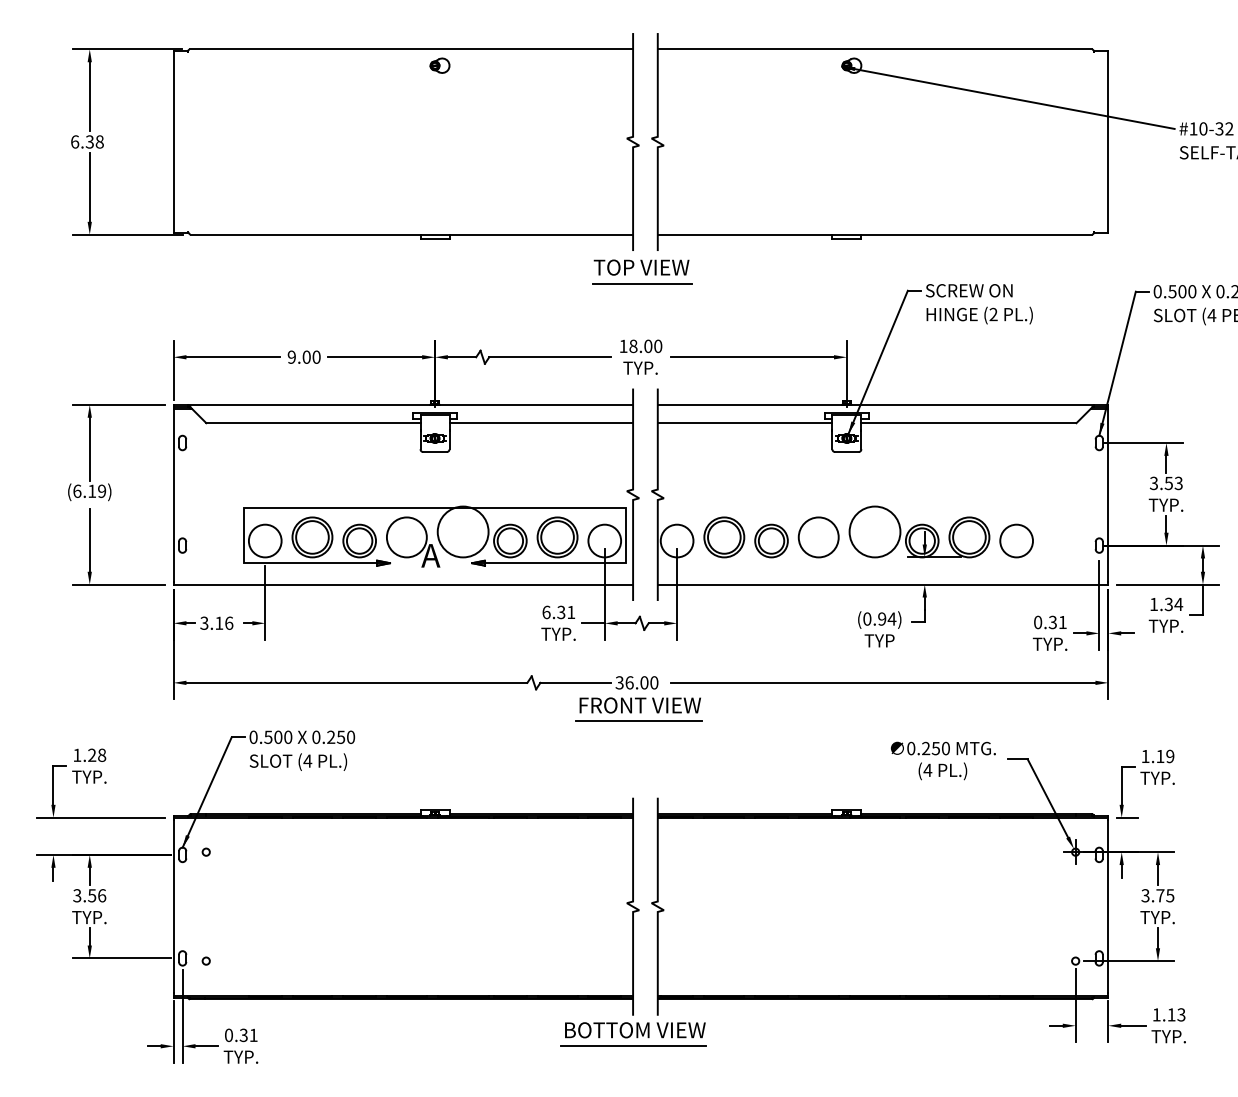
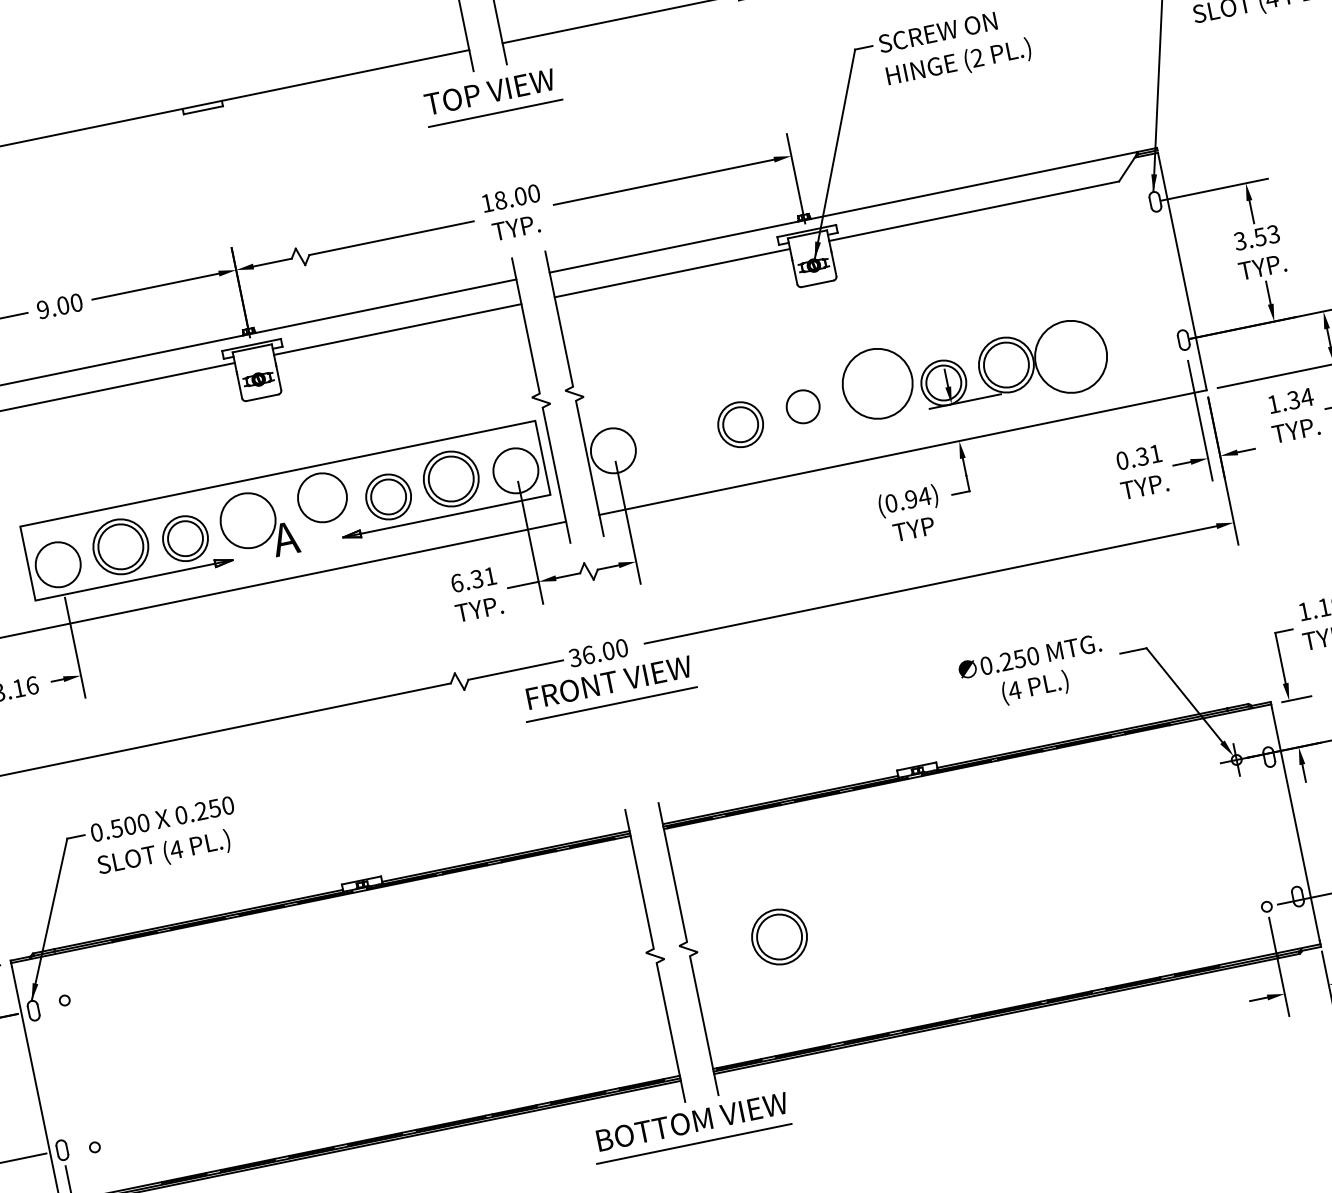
circle: (462, 531) -> (321, 497), size x0.7
part: (724, 537) -> (779, 937), moved
circle: (818, 537) -> (803, 406), size x0.6
circle: (1016, 540) -> (1070, 356), size x1.6

